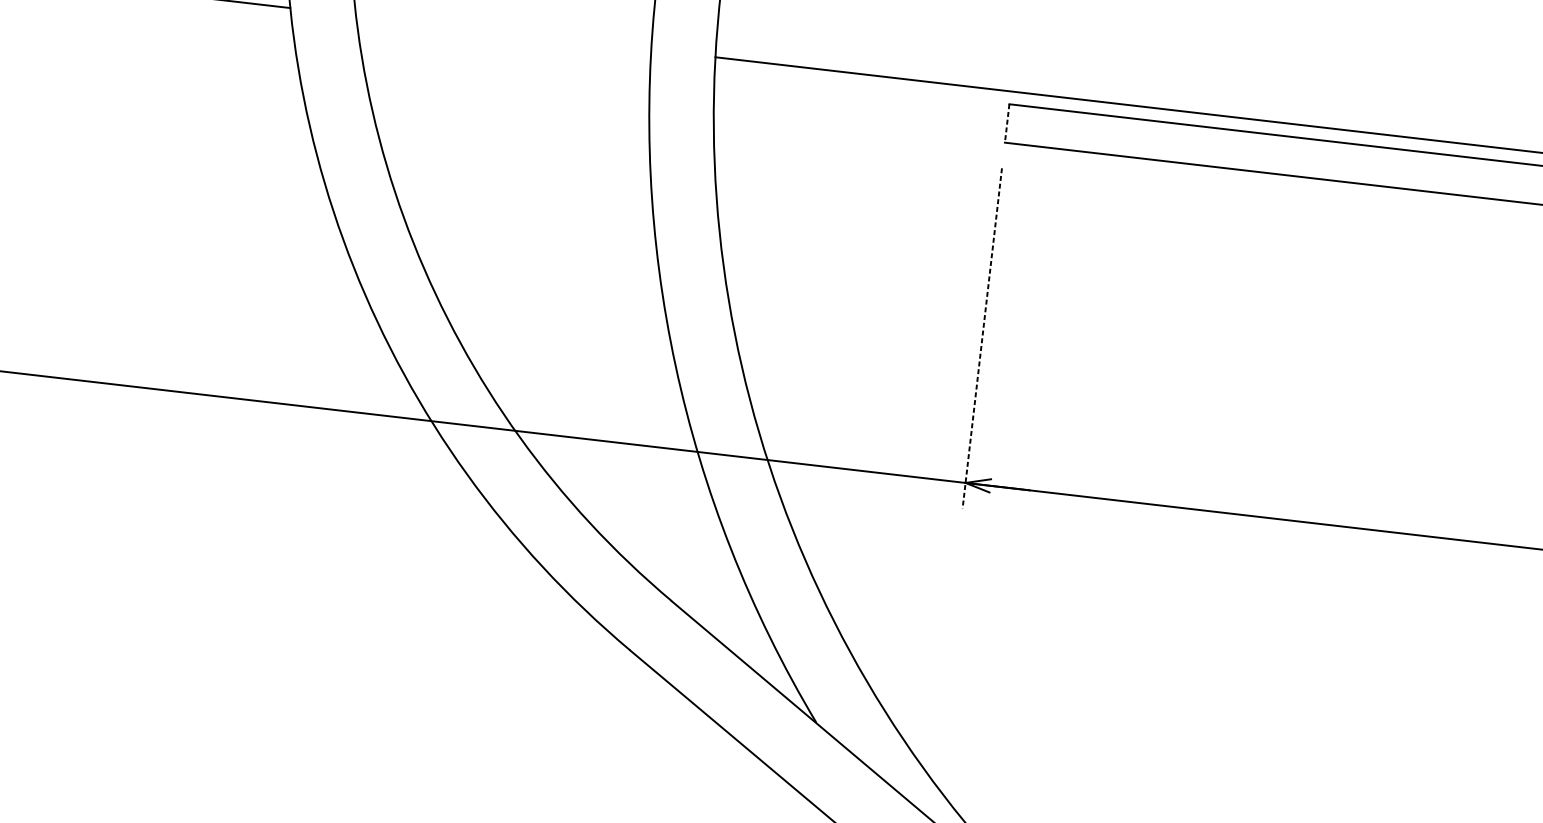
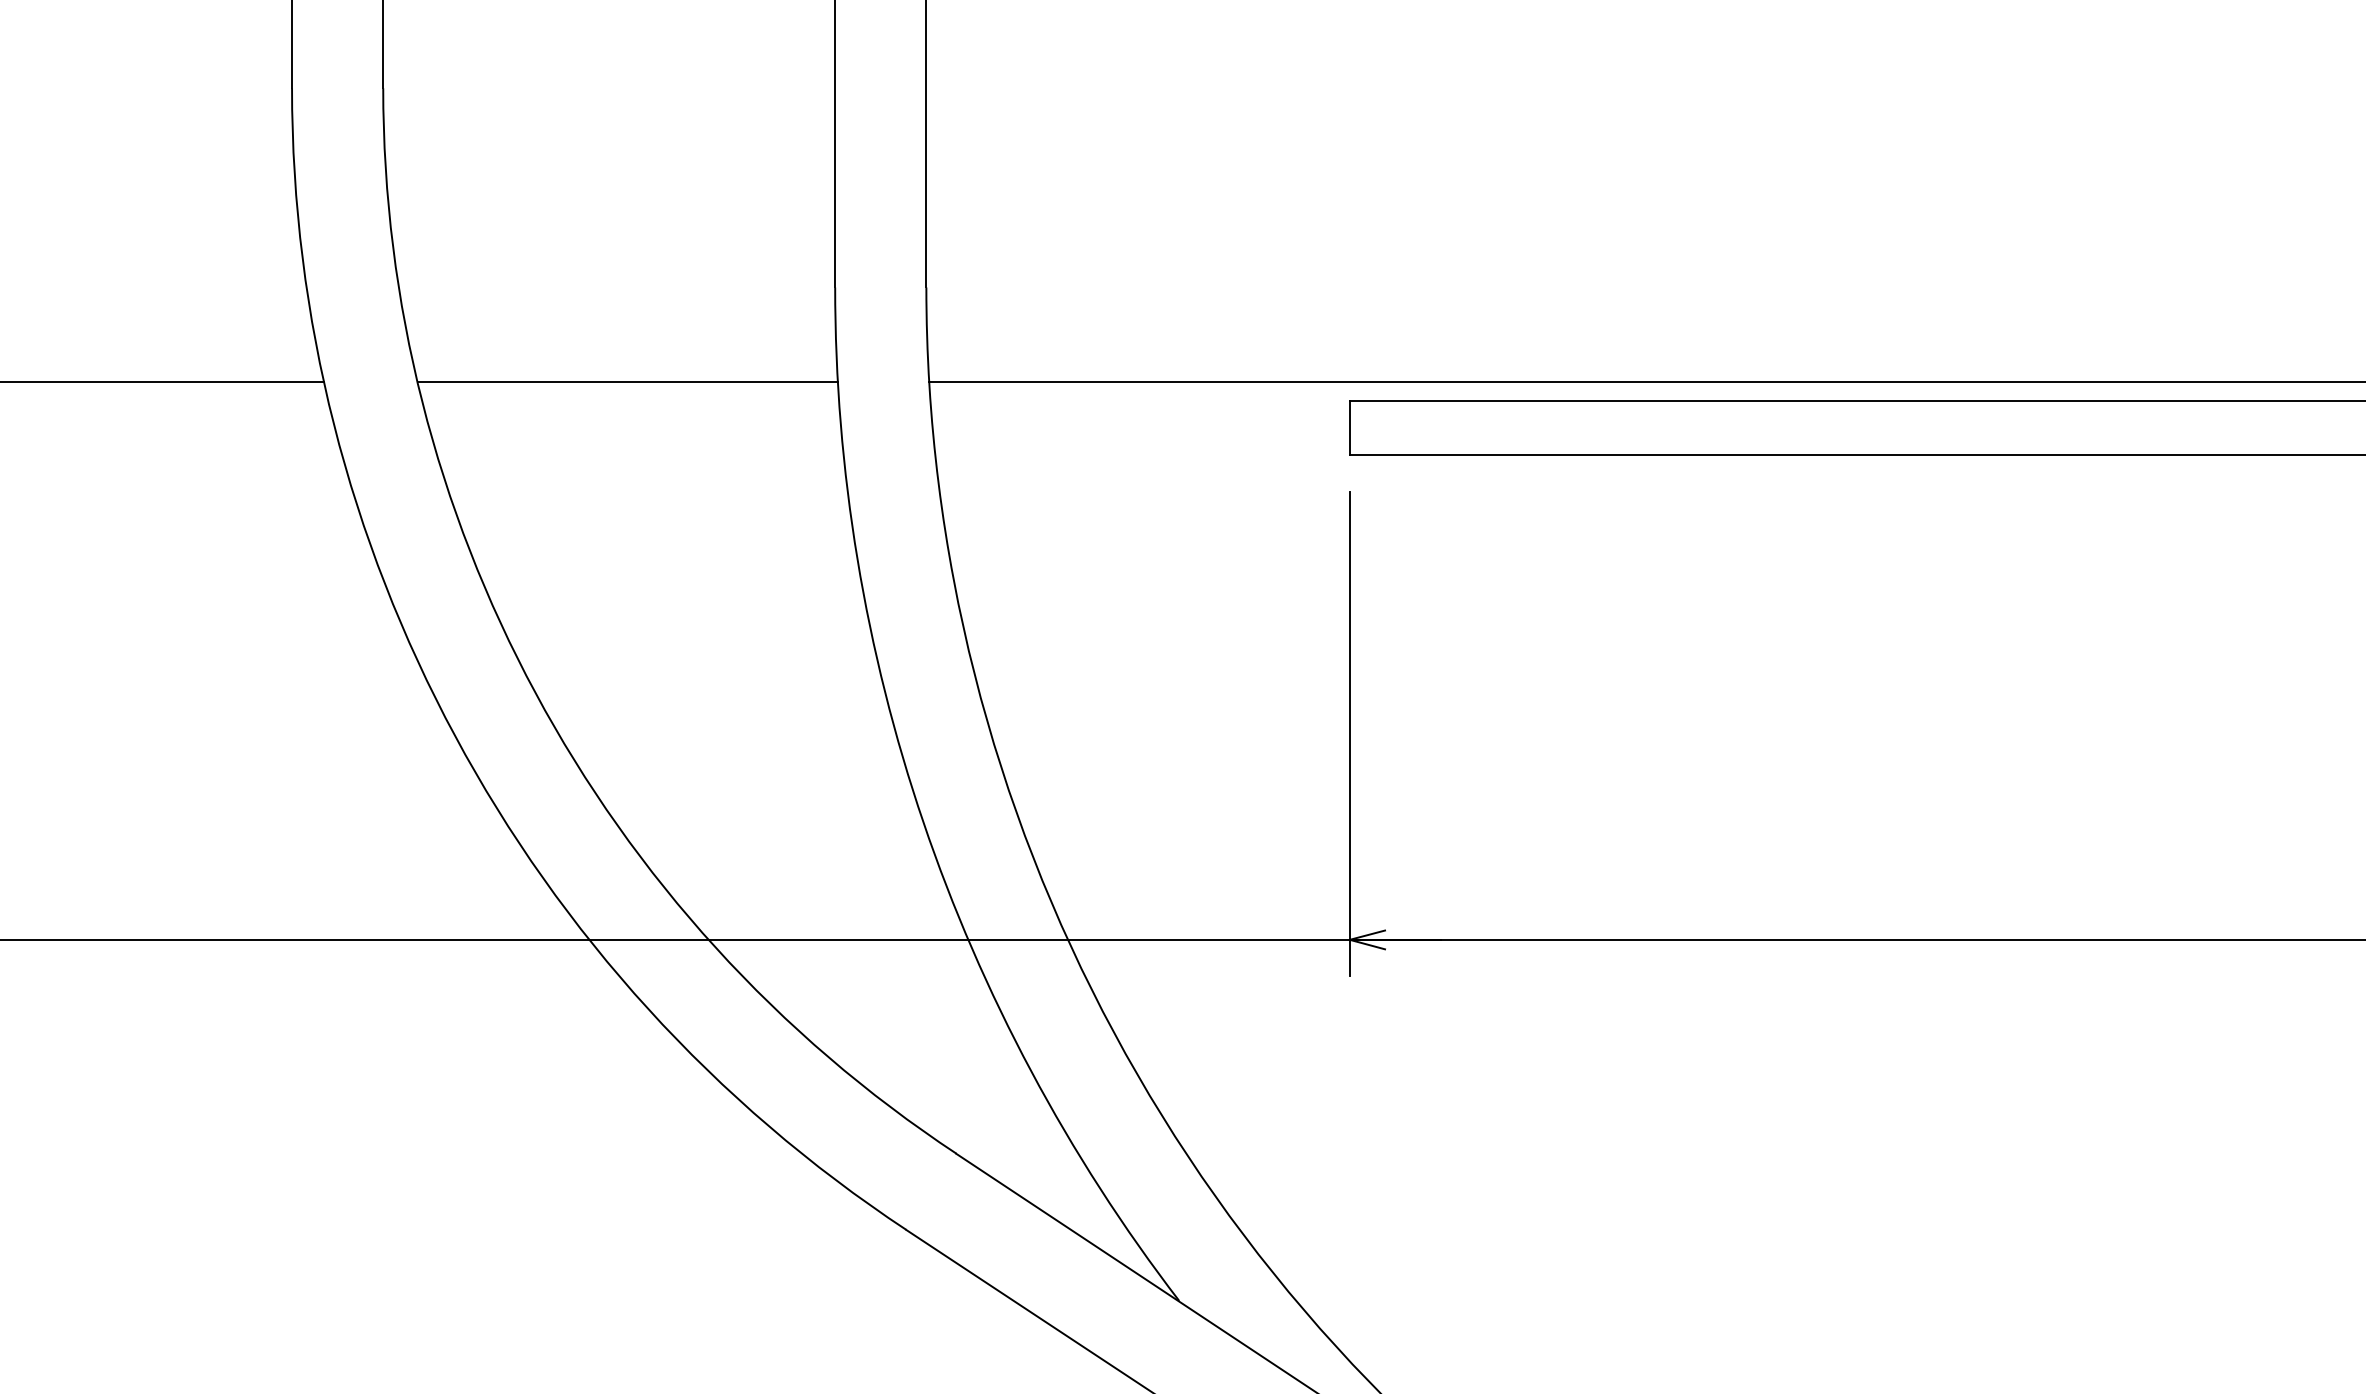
line: (503, 32) -> (627, 382), added
line: (1006, 123) -> (1349, 428), dashed -> solid
line: (982, 338) -> (1349, 734), dashed -> solid

